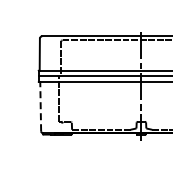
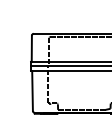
line: (40, 106) -> (32, 90), dashed -> solid

